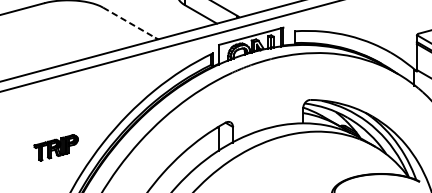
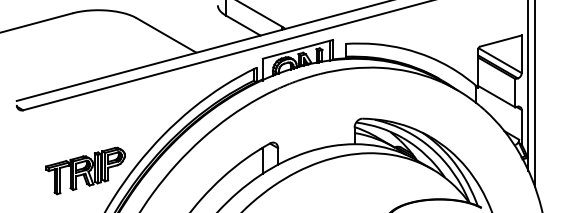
line: (128, 22) -> (164, 34), dashed -> solid
part: (56, 147) -> (85, 170), size x1.67

